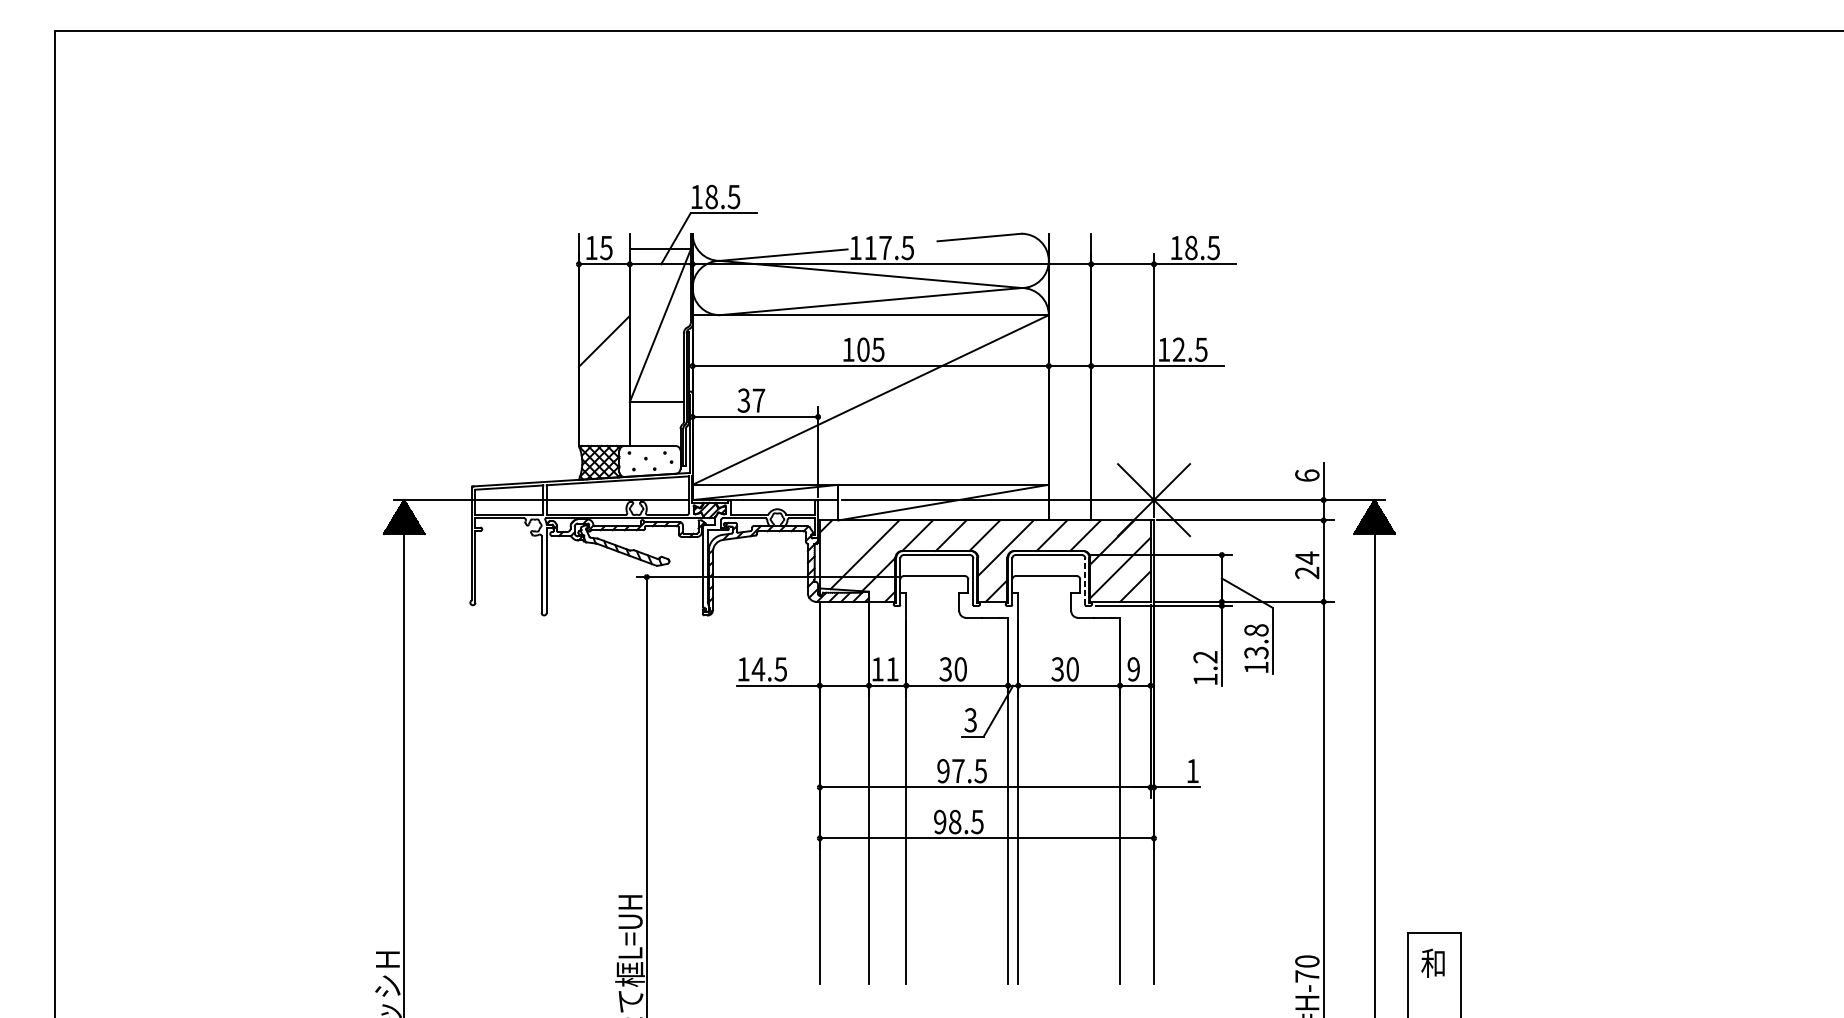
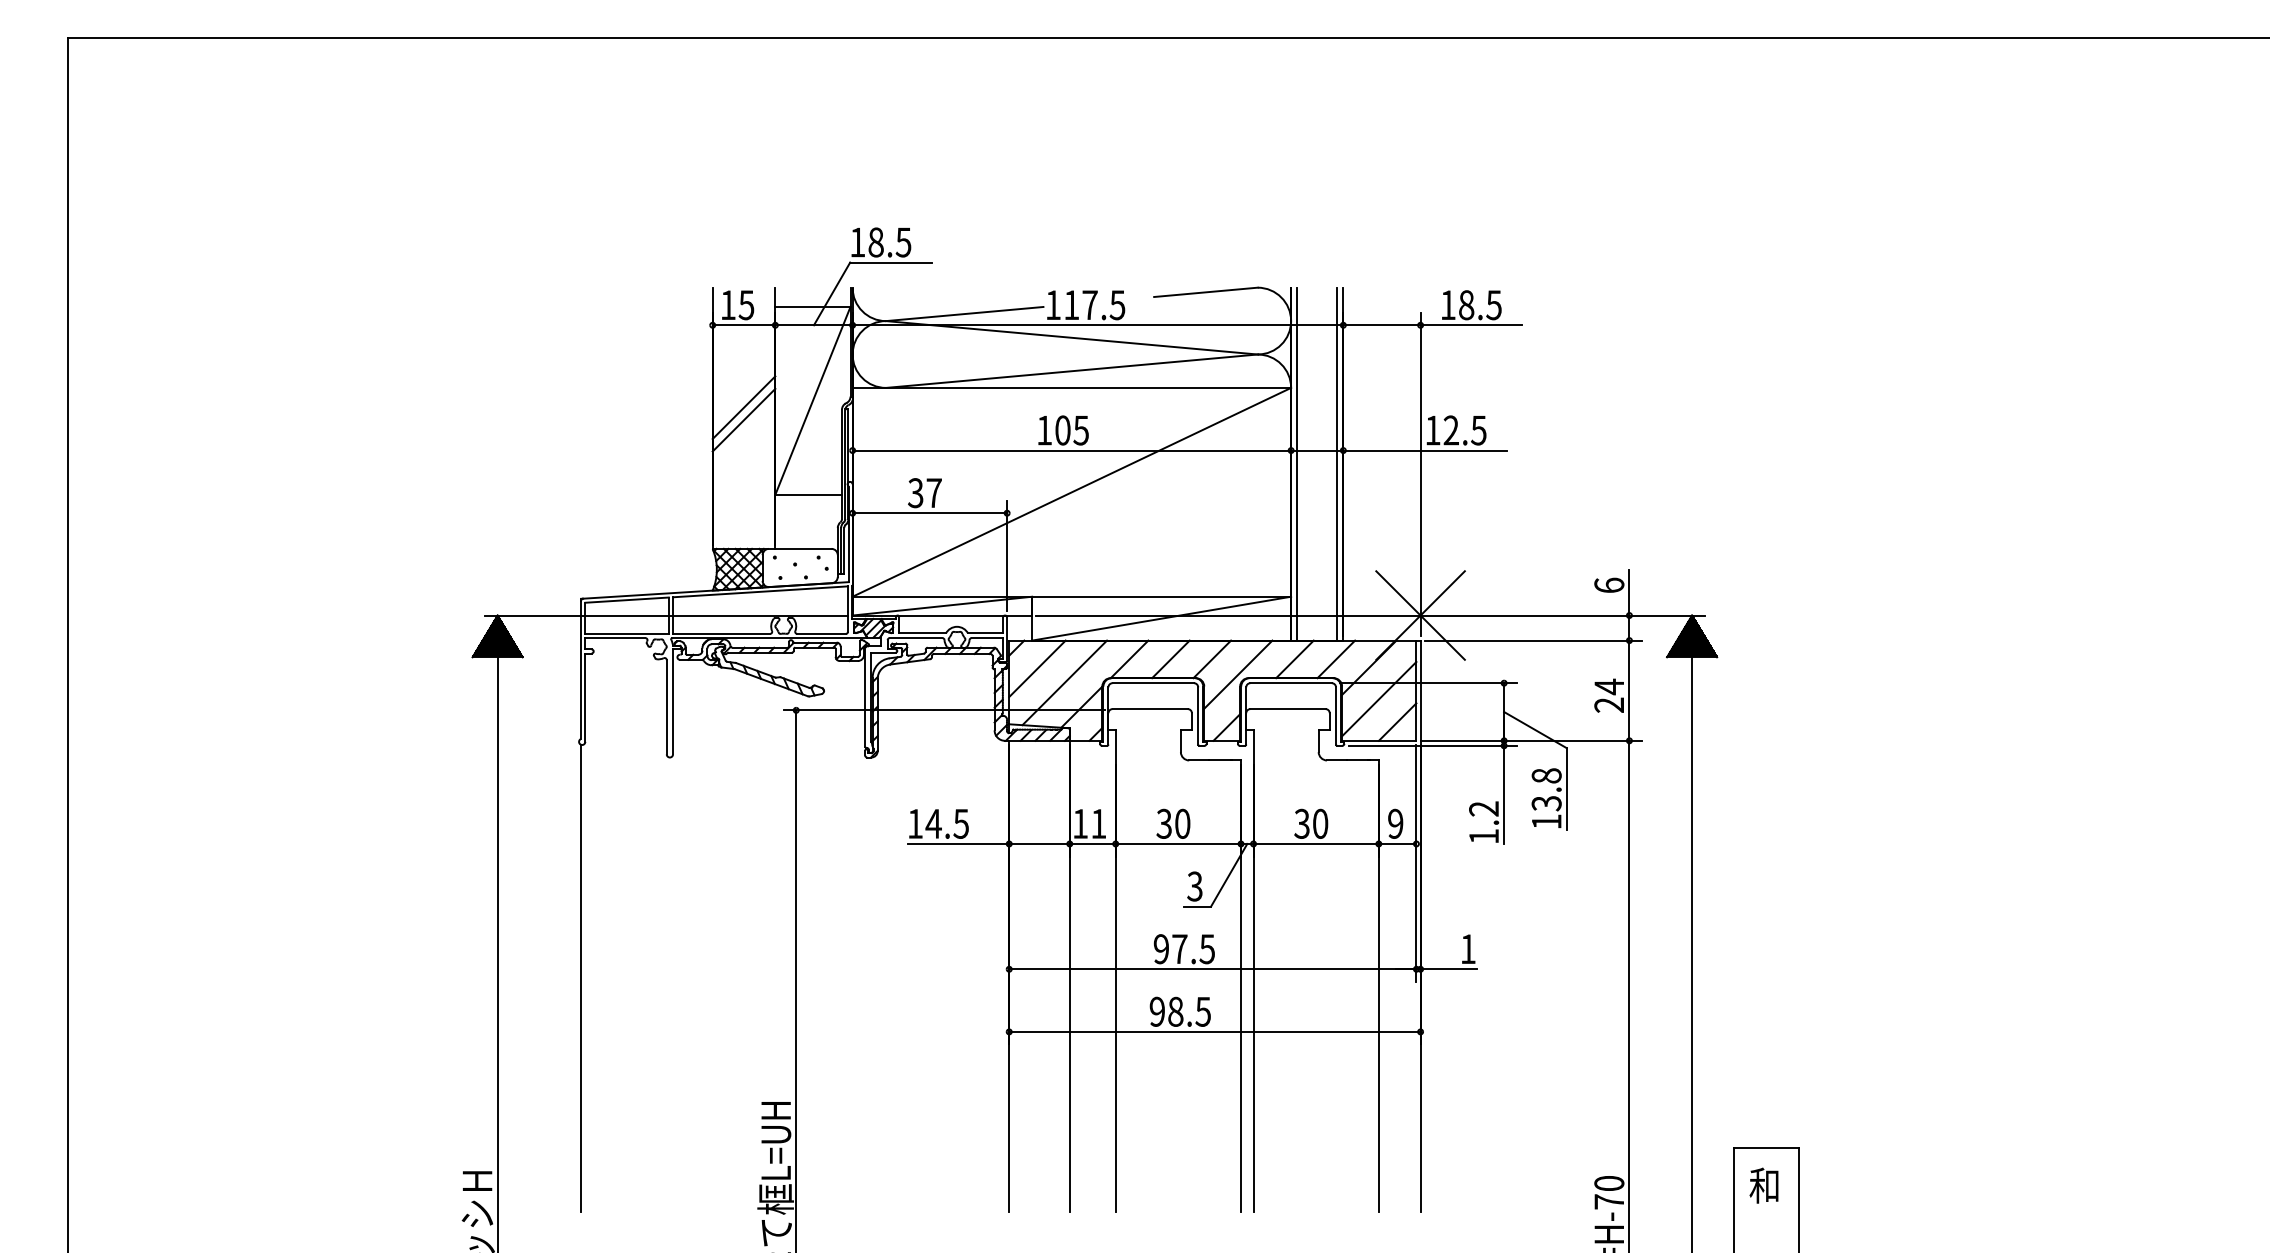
line: (603, 331) -> (743, 407), added
line: (1054, 376) -> (1297, 463), added
line: (1086, 376) -> (1337, 463), added
line: (842, 543) -> (1037, 668), added
line: (1085, 581) -> (1336, 715), dashed -> solid
line: (472, 794) -> (581, 977), added

